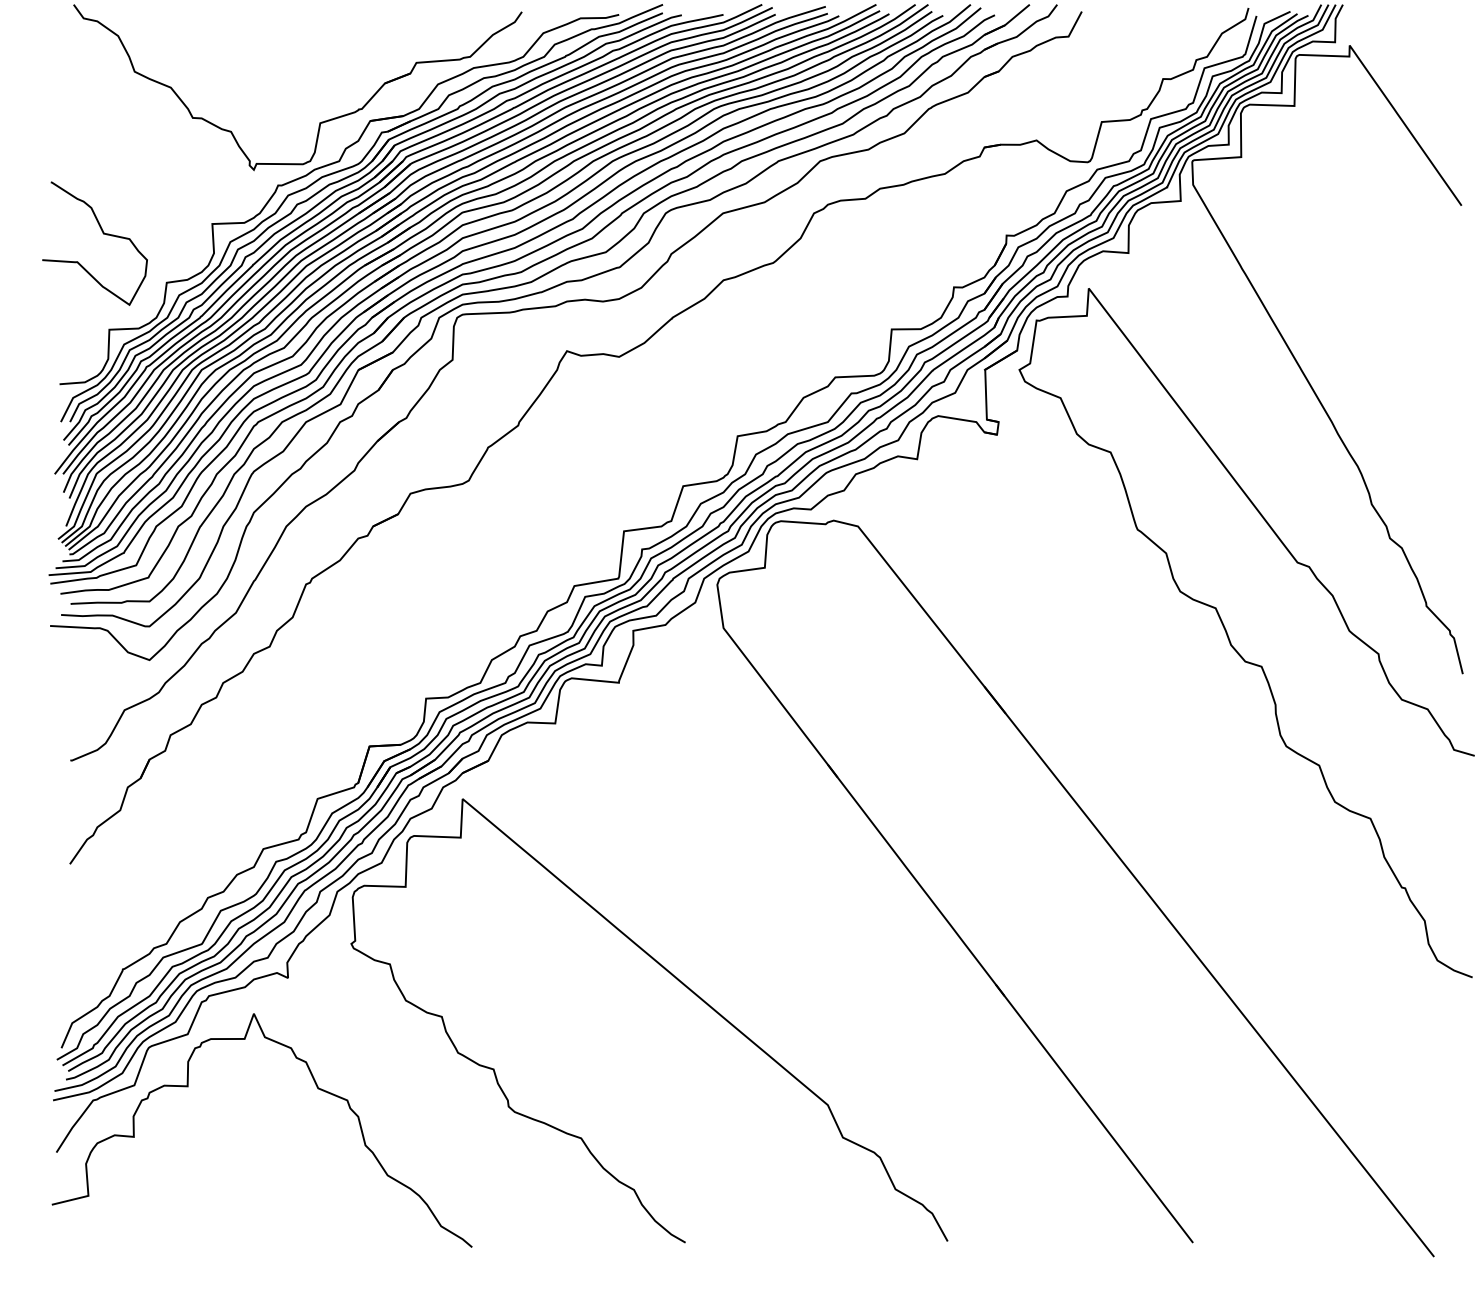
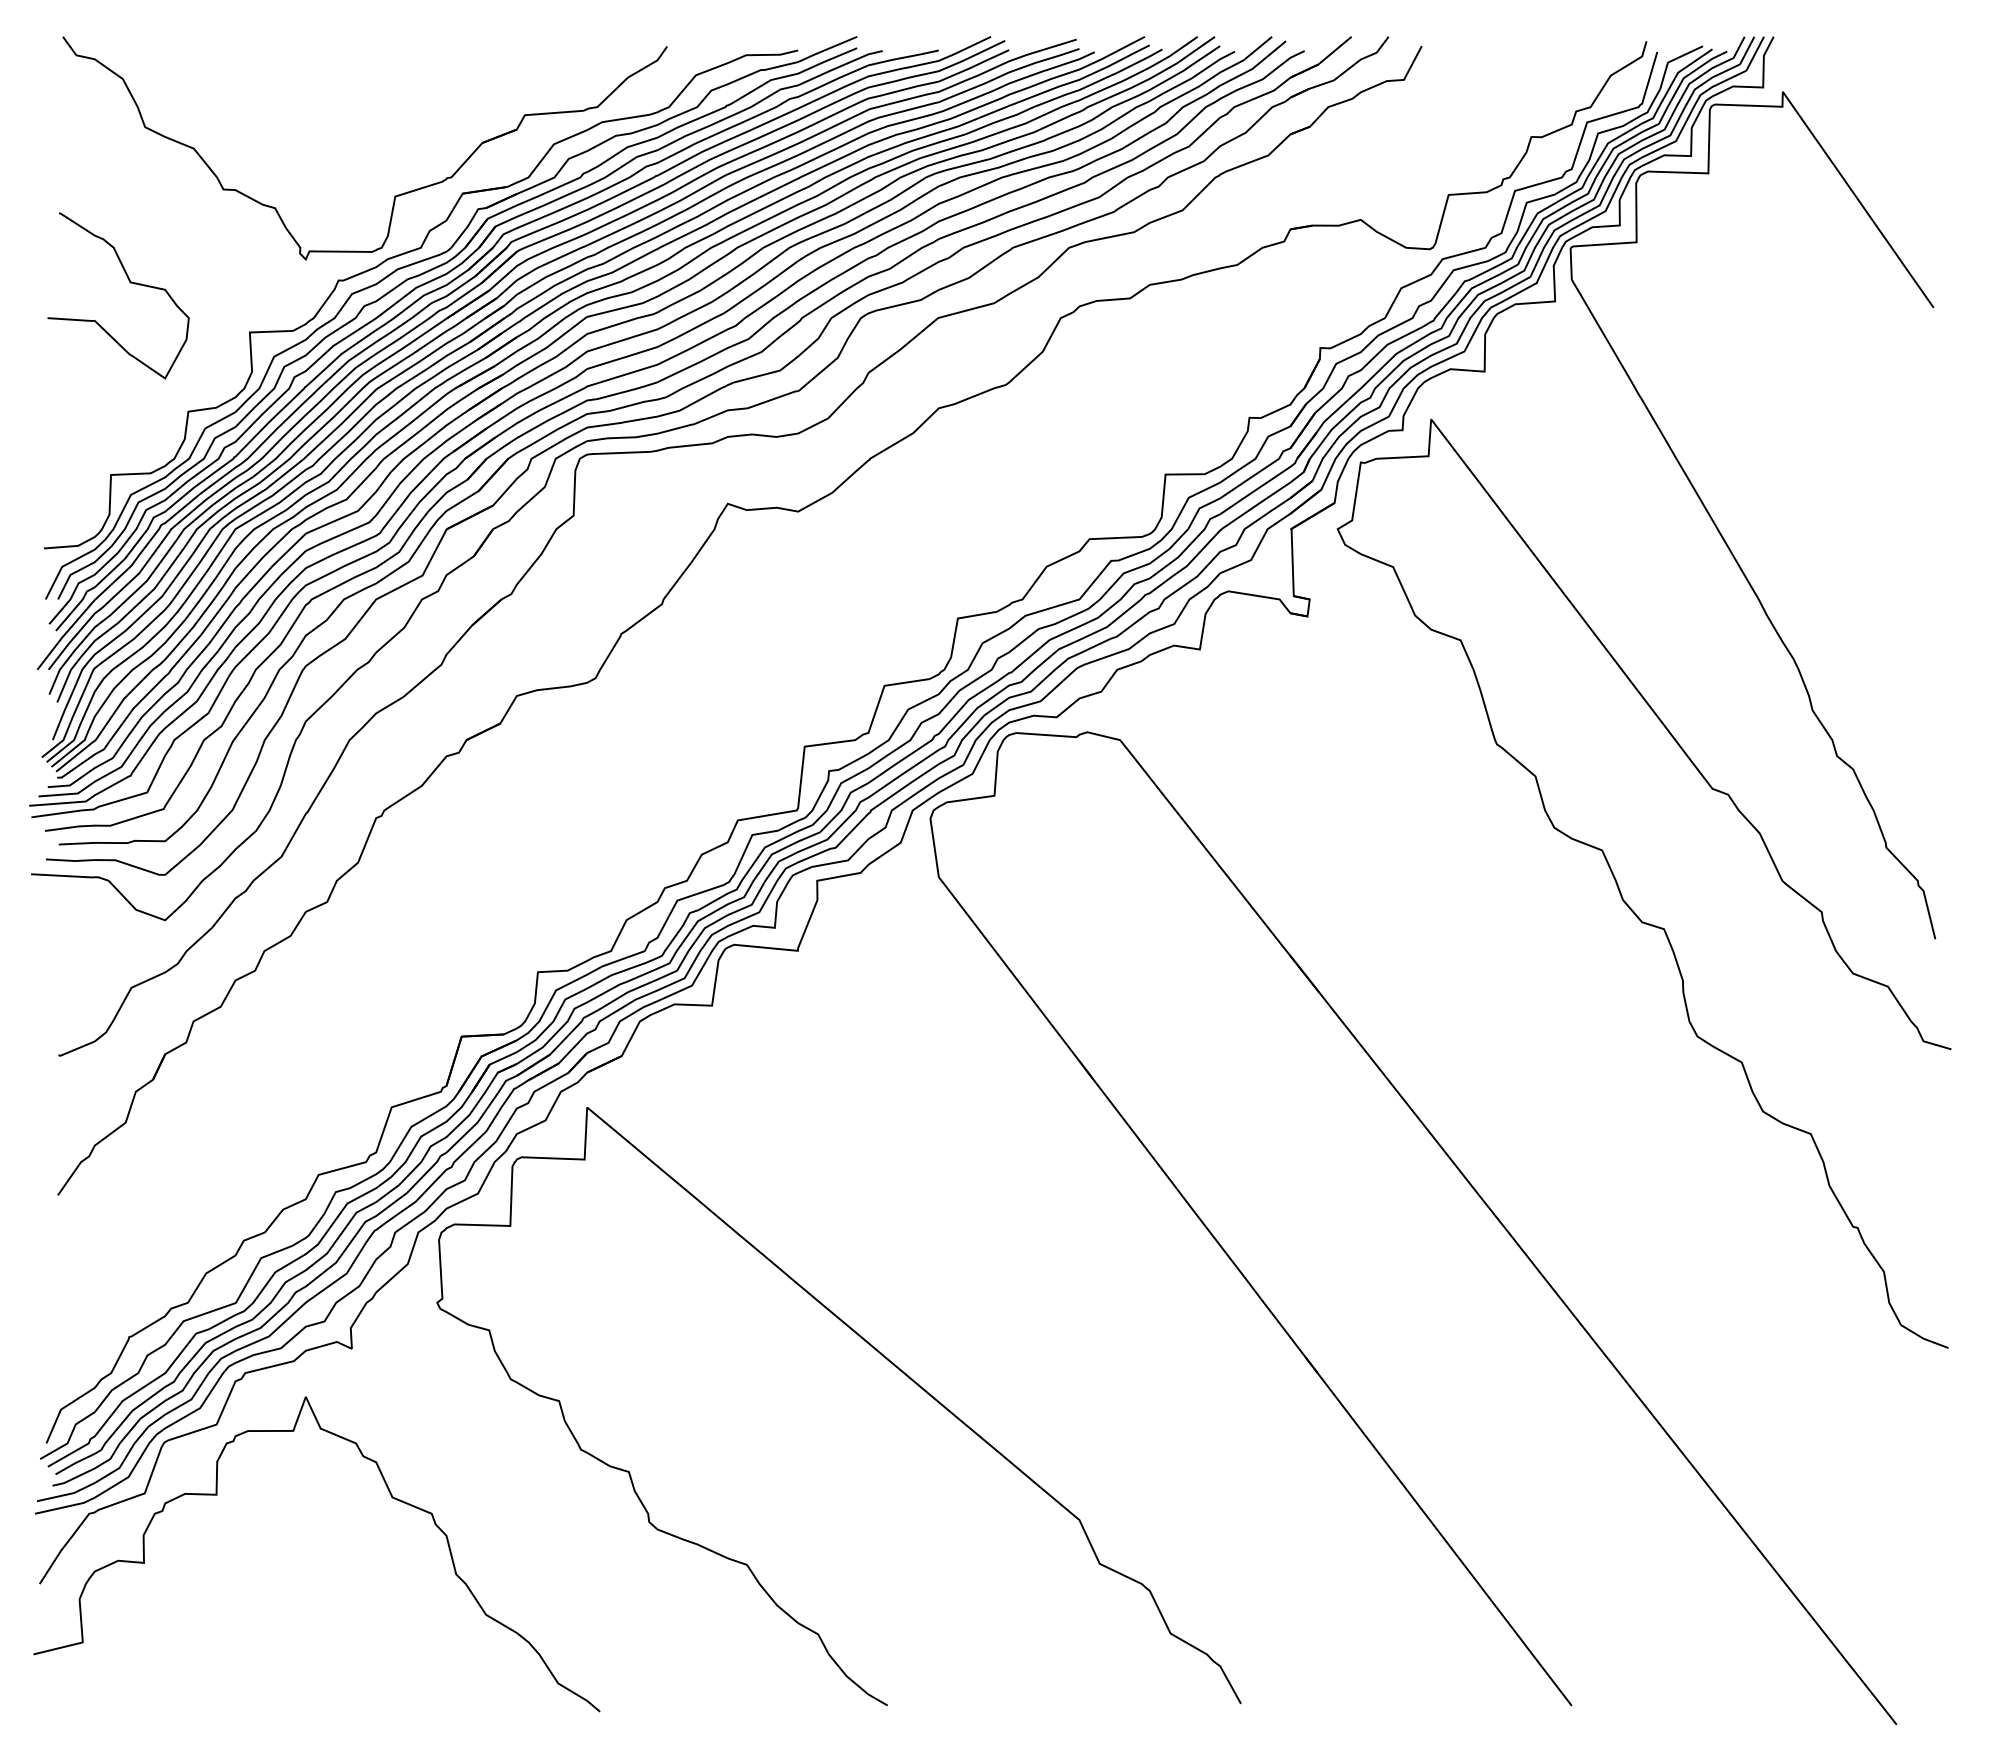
curve: (103, 234) -> (130, 283), moved

